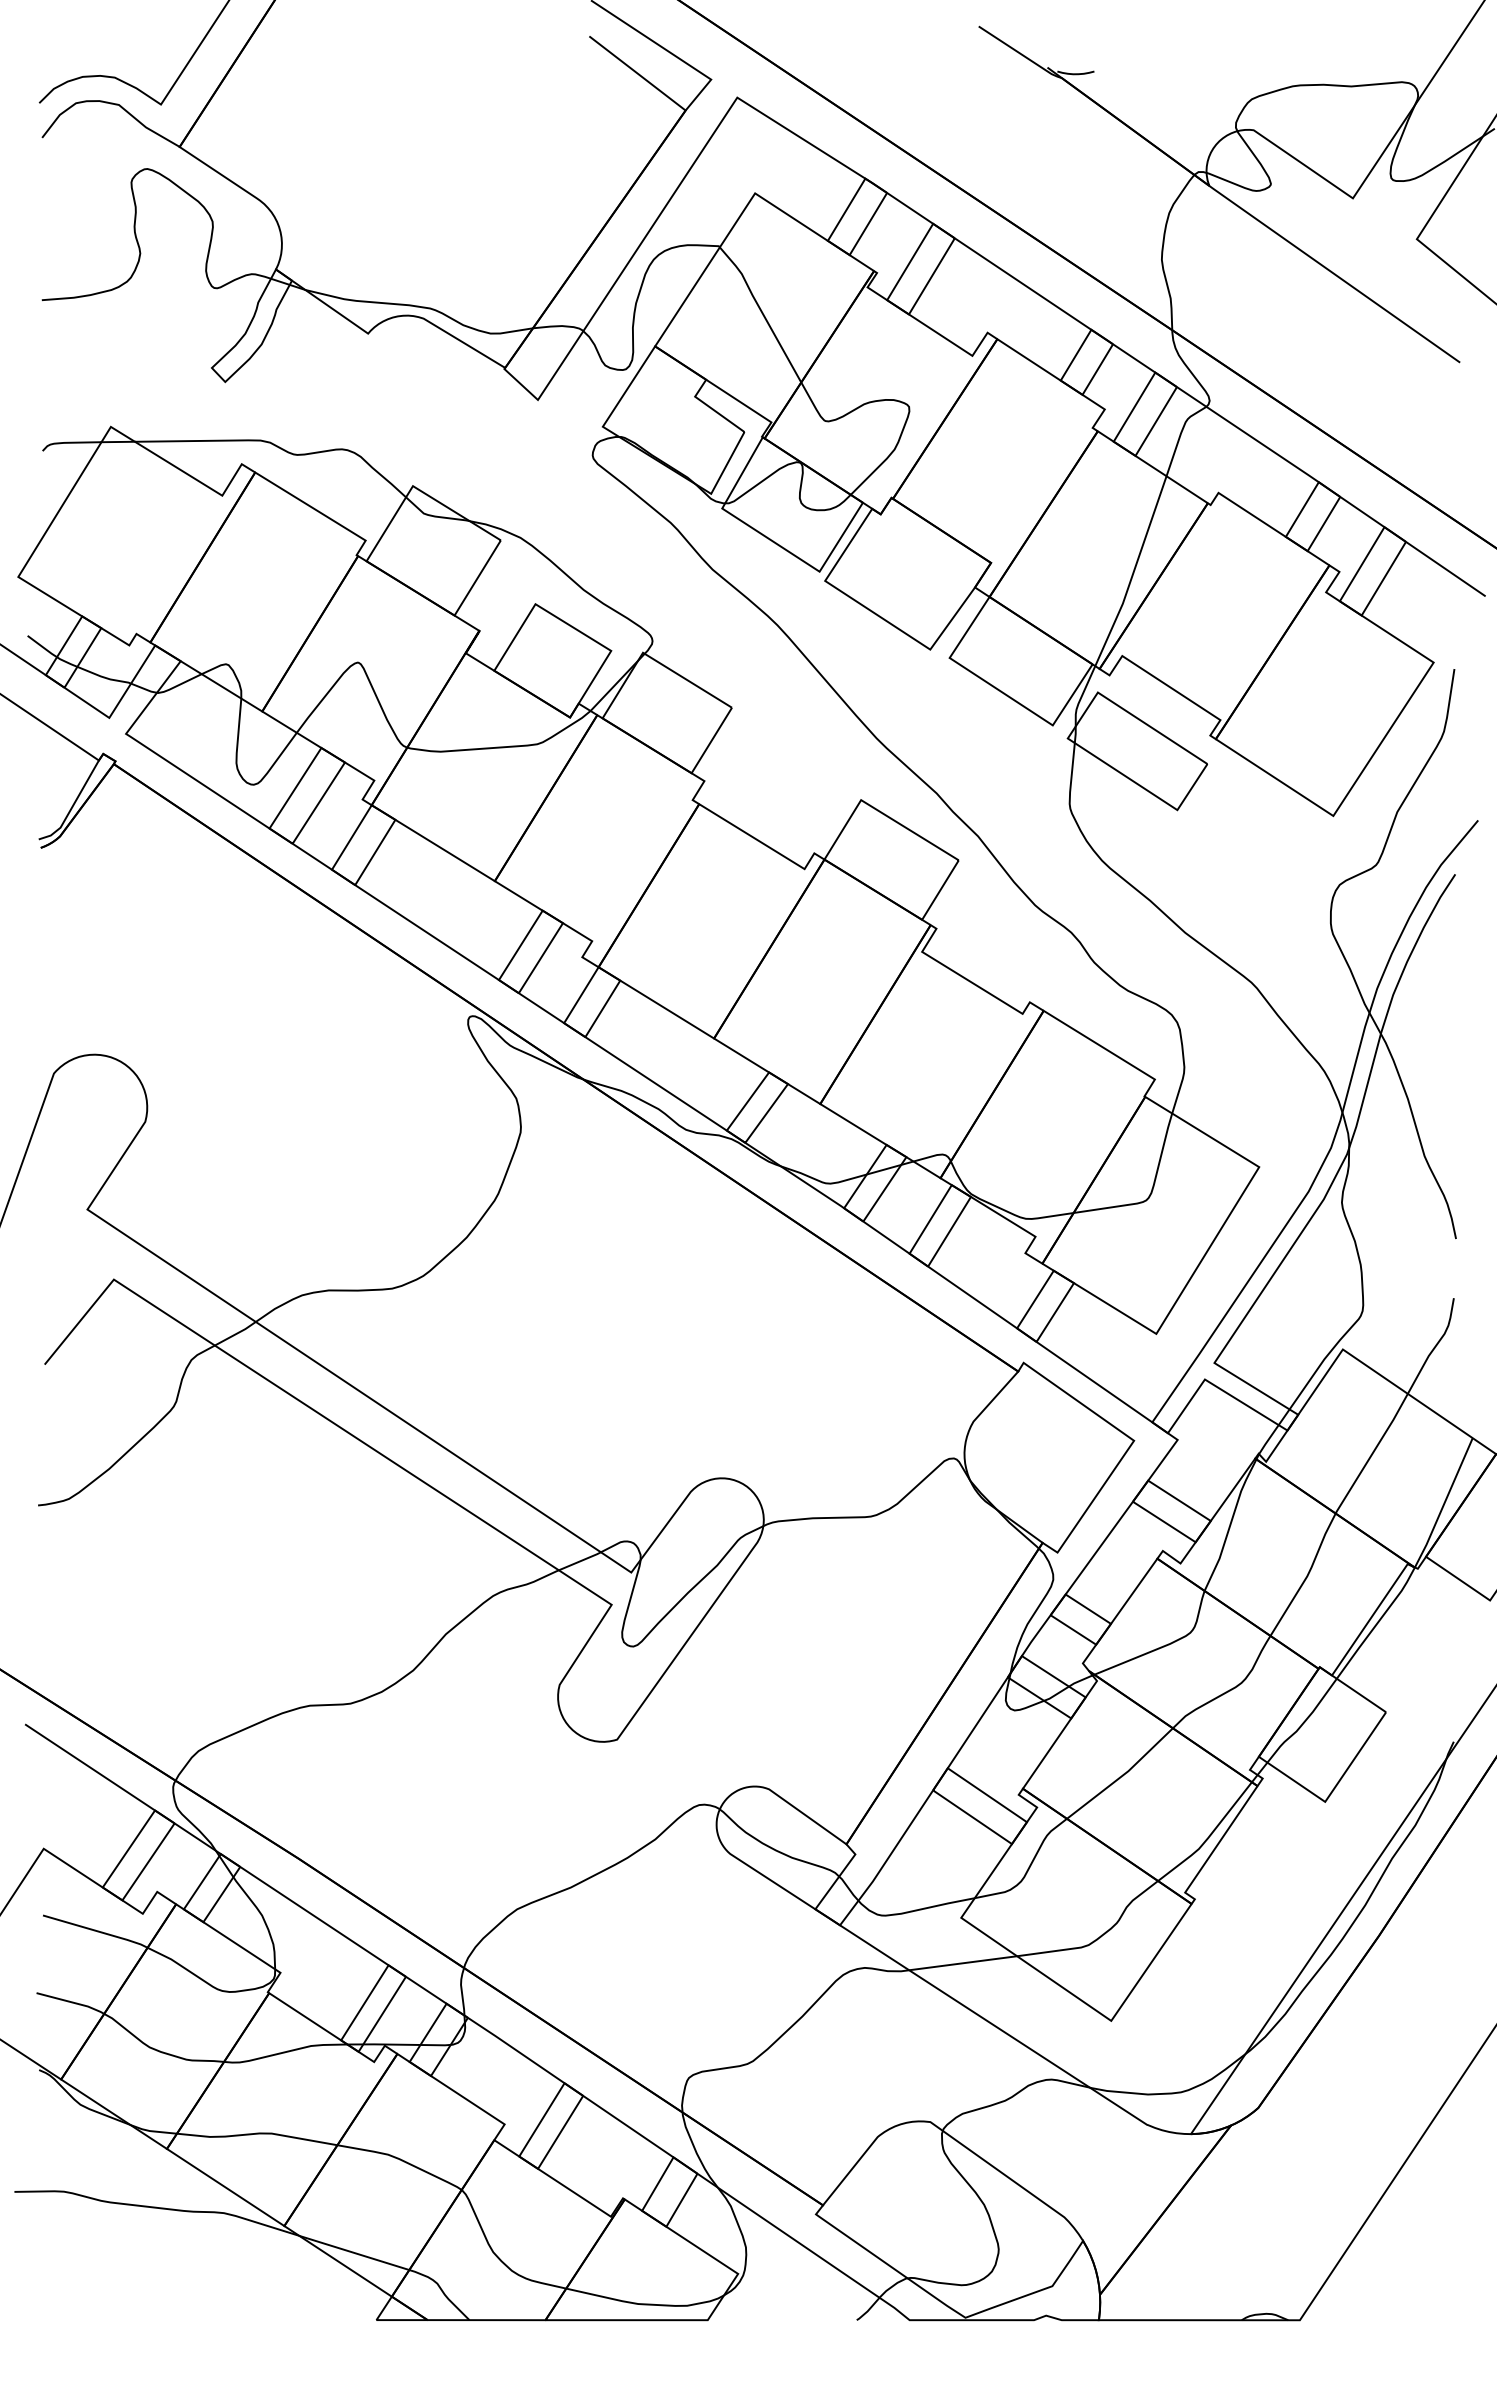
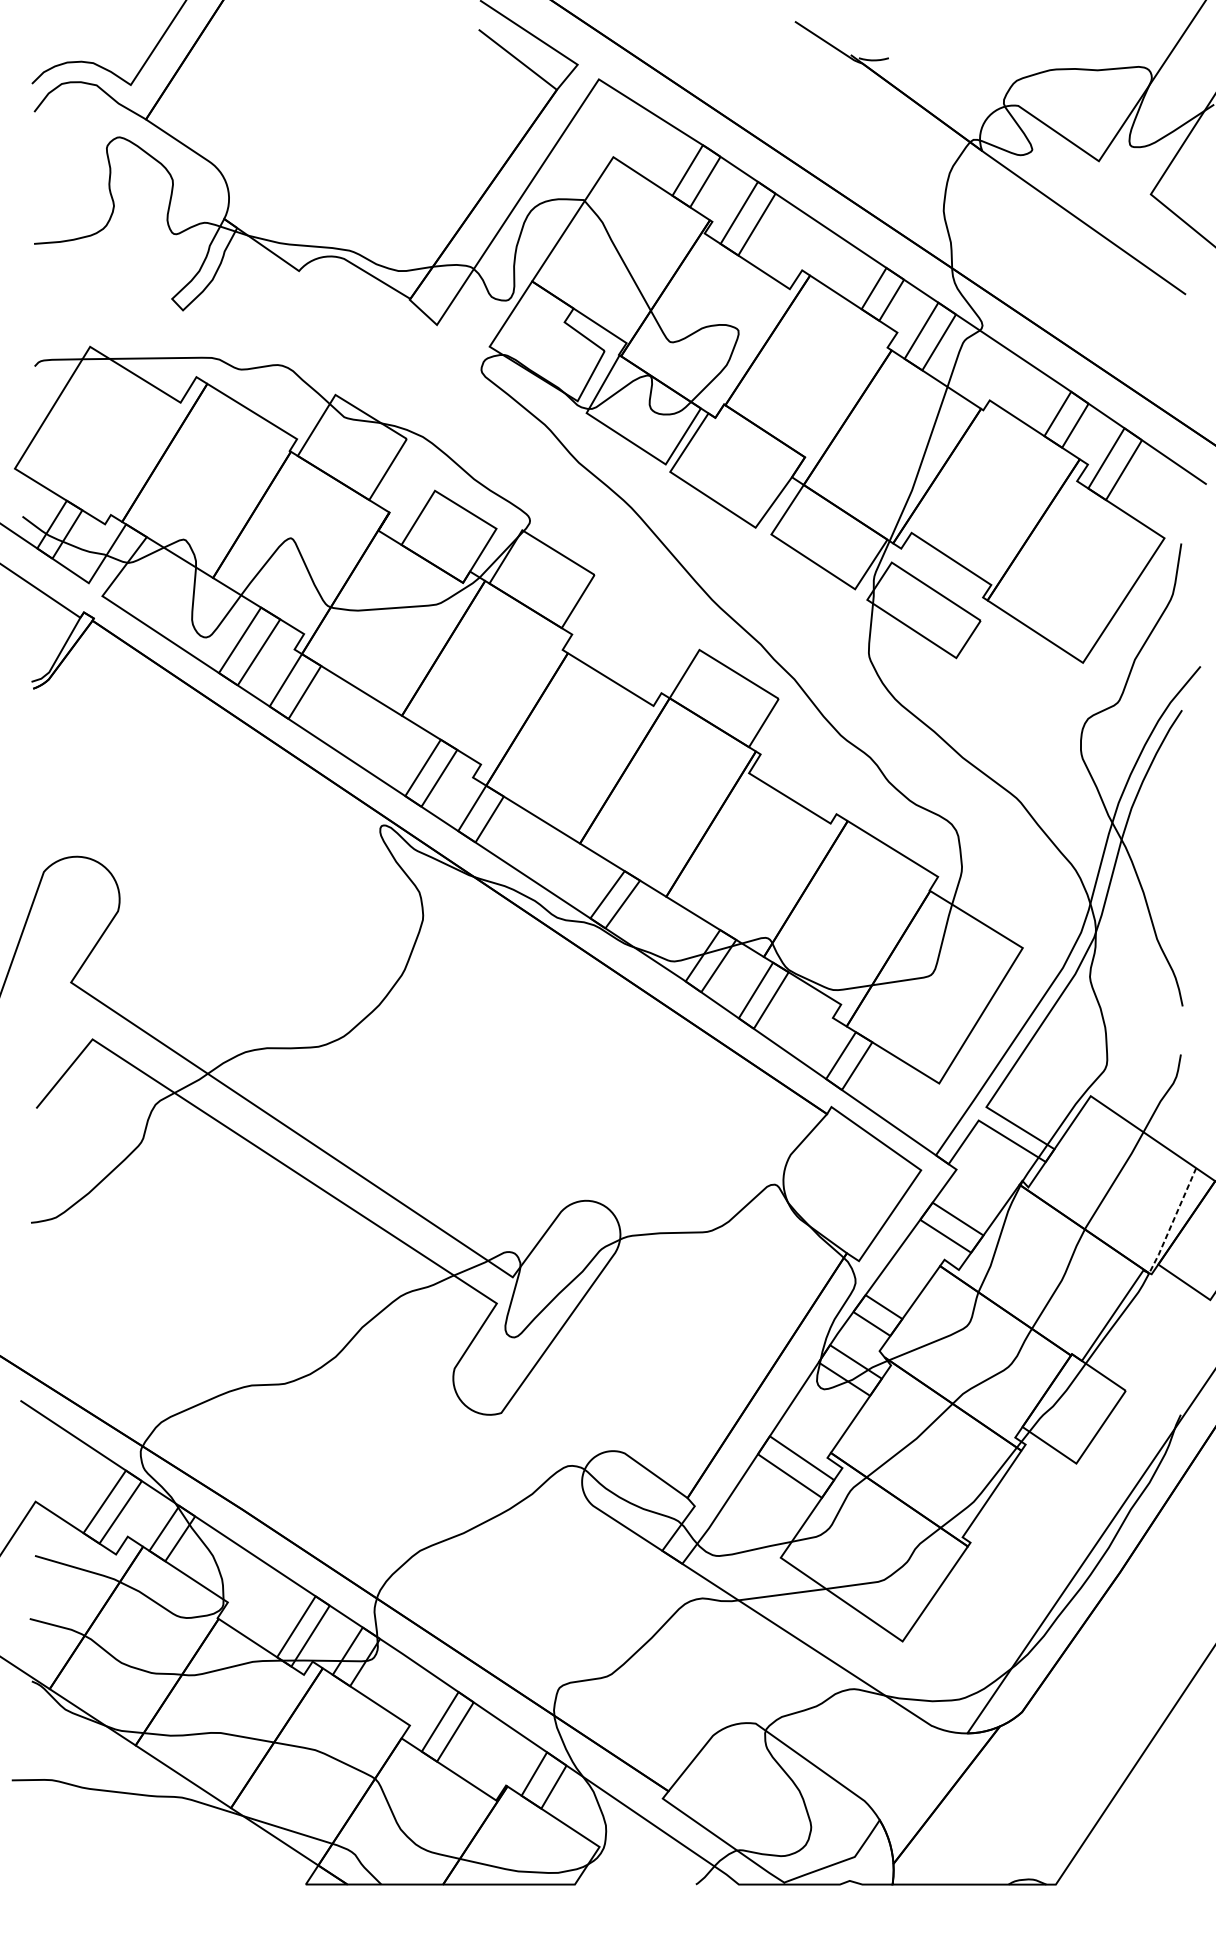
line: (1444, 1503) -> (1173, 1221), solid -> dashed

